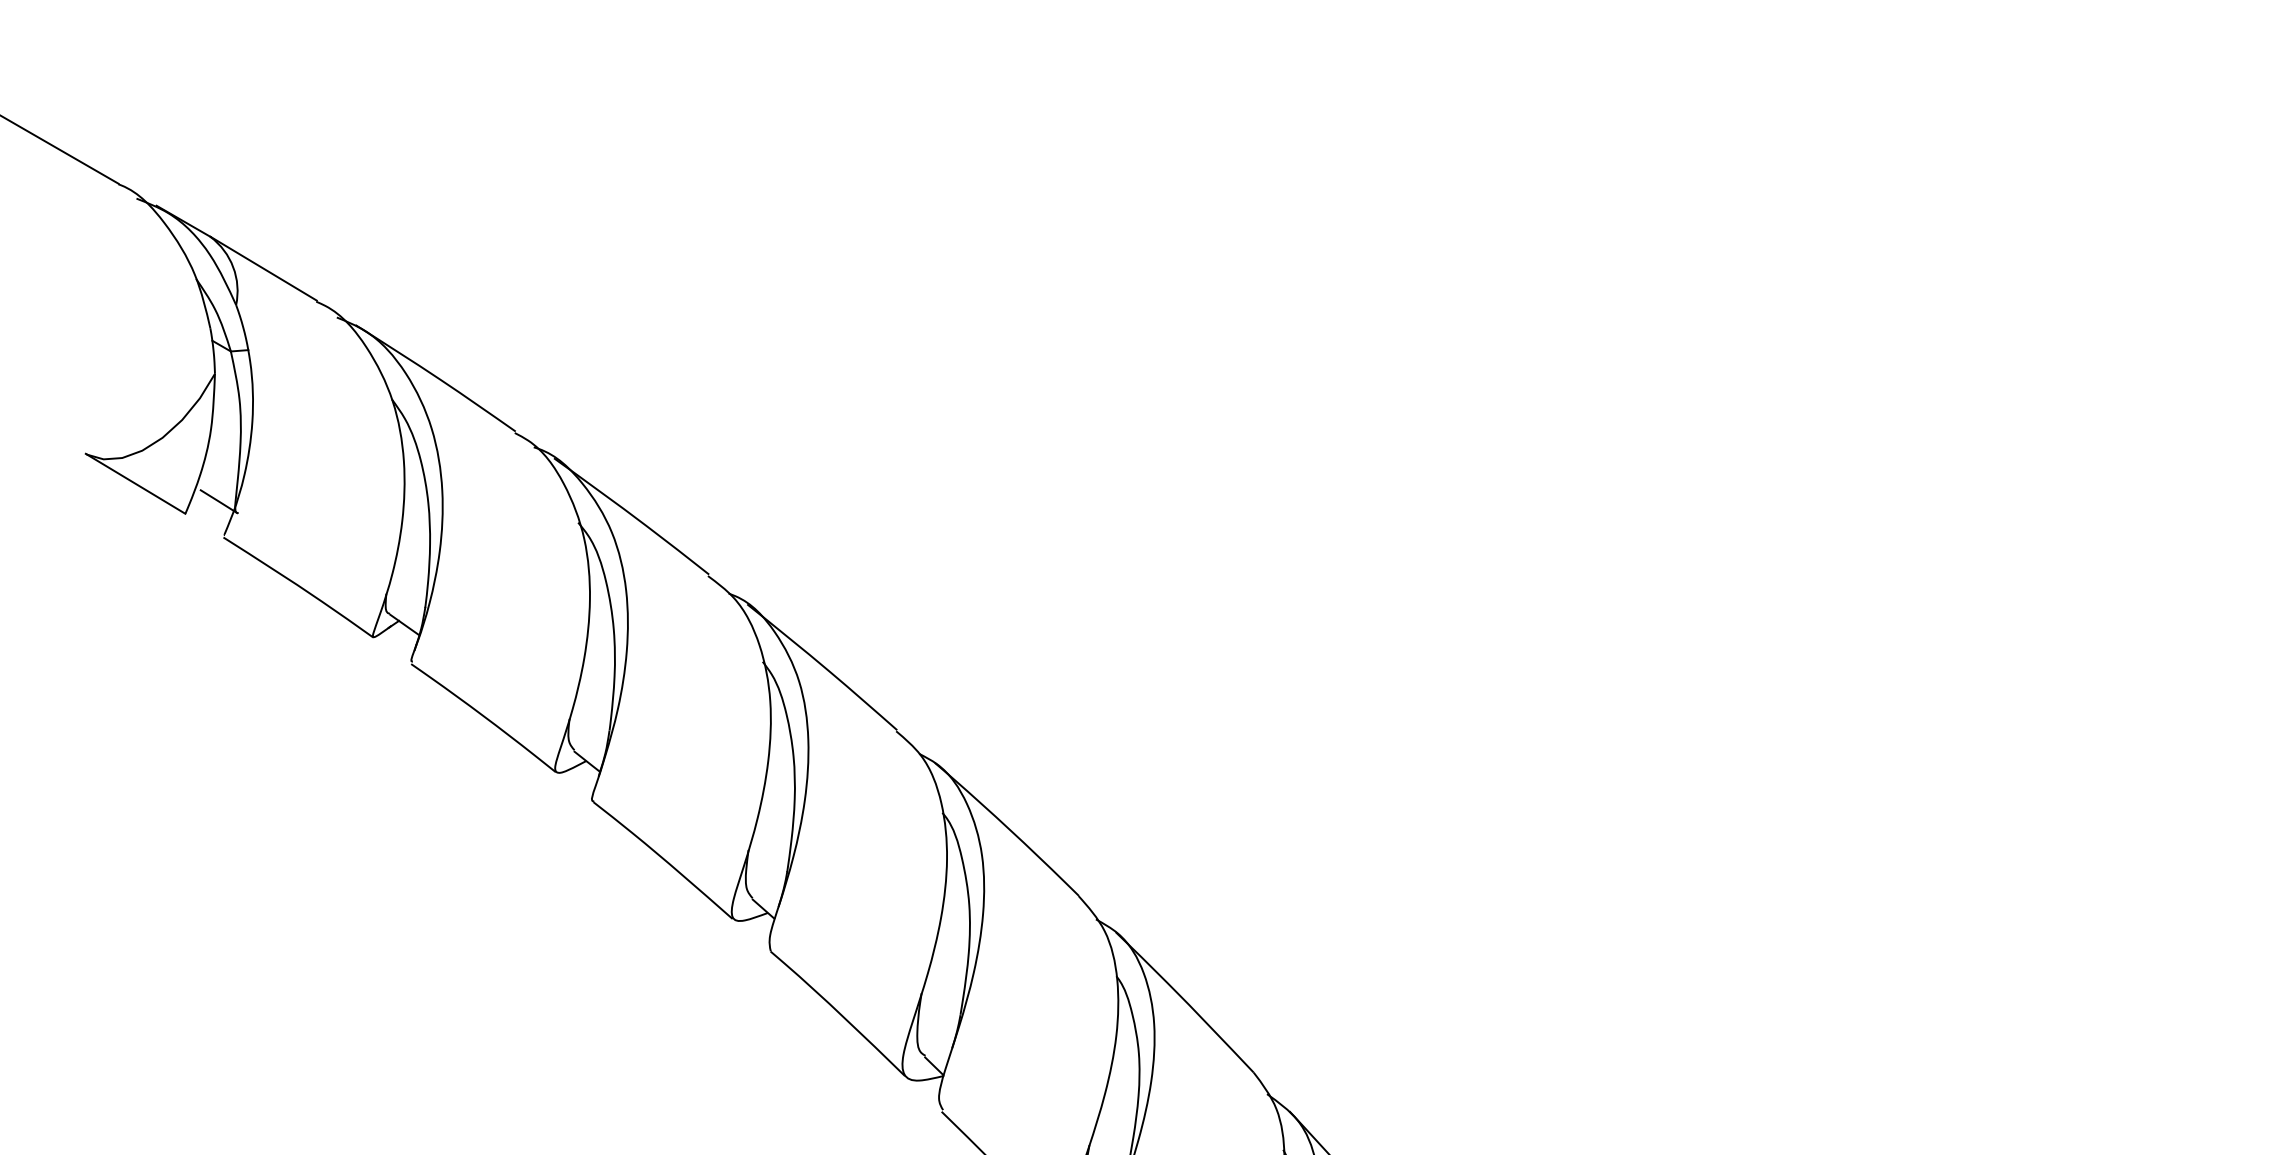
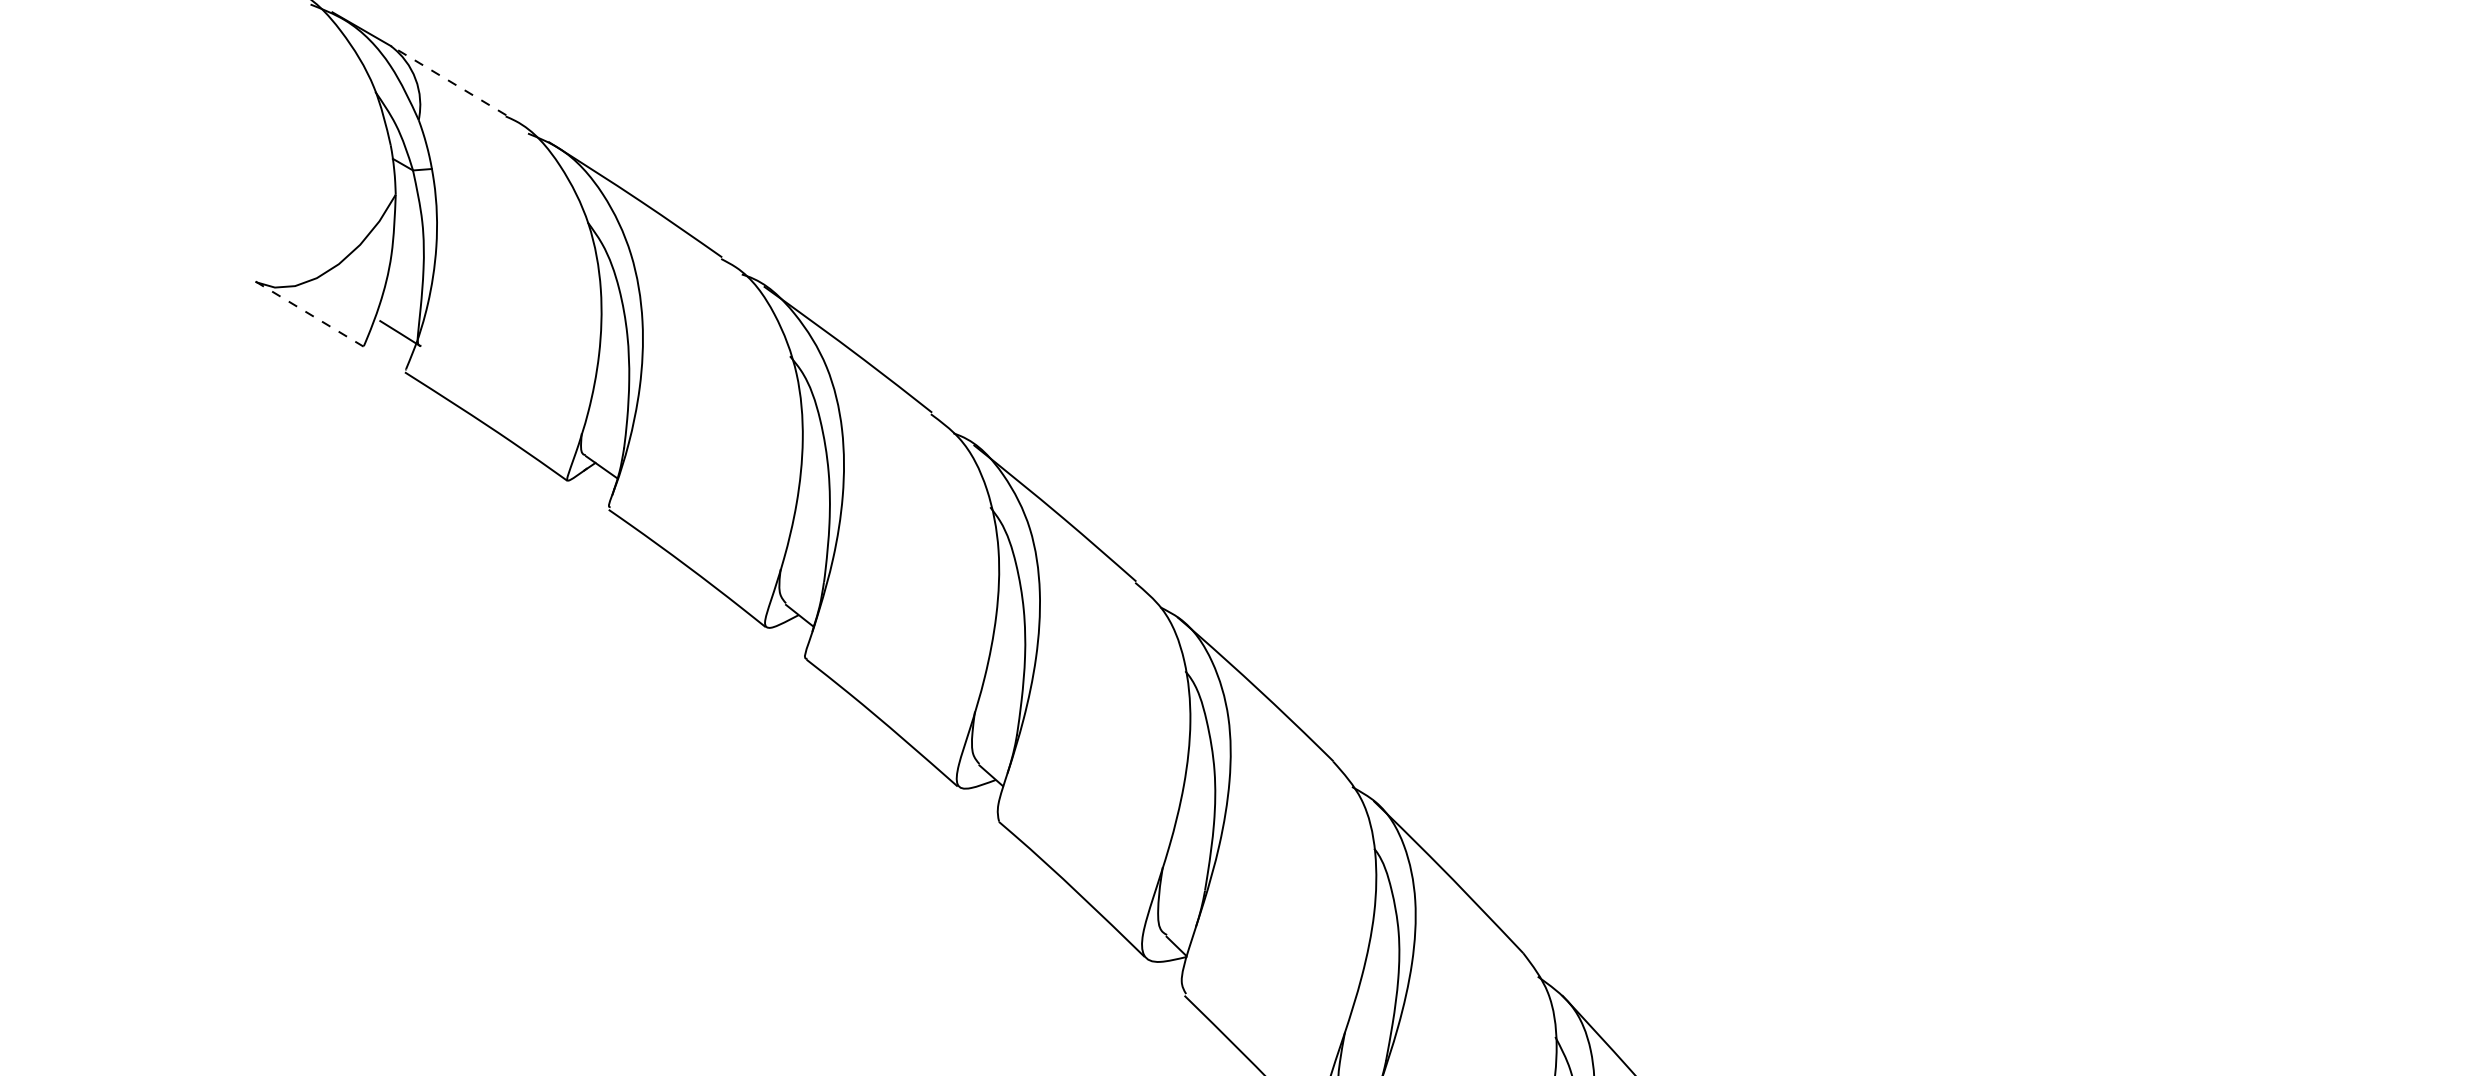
line: (263, 268) -> (448, 80), solid -> dashed
line: (136, 484) -> (310, 314), solid -> dashed

